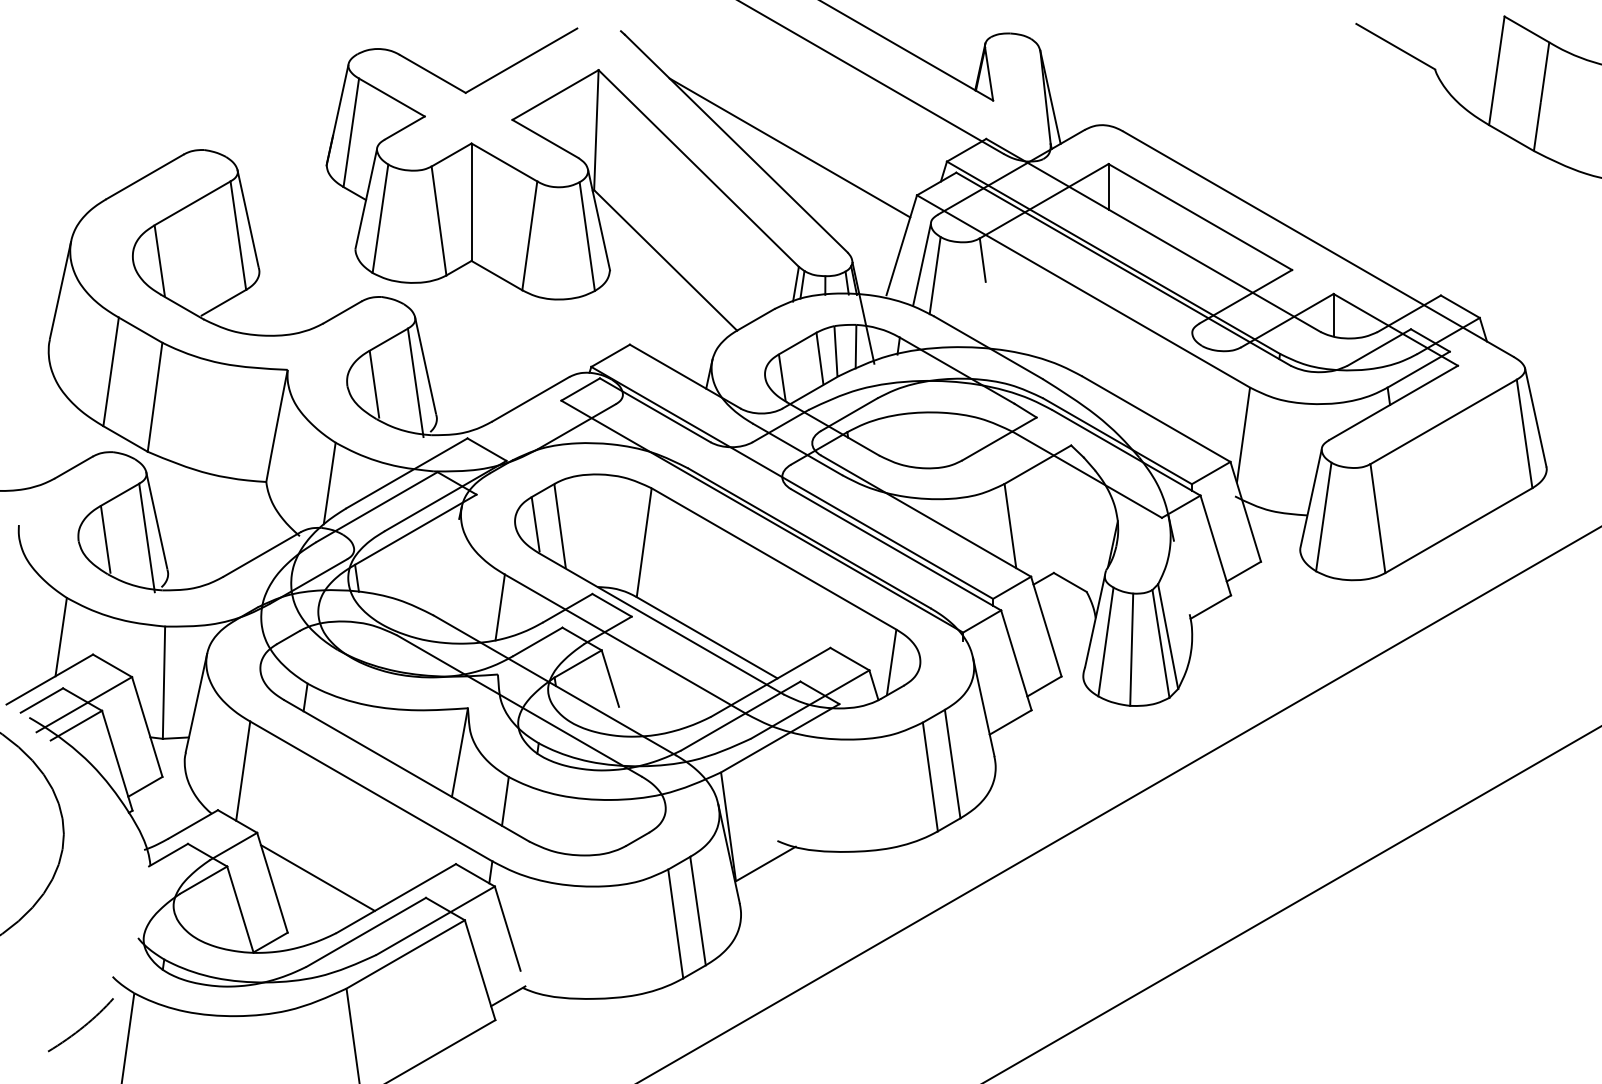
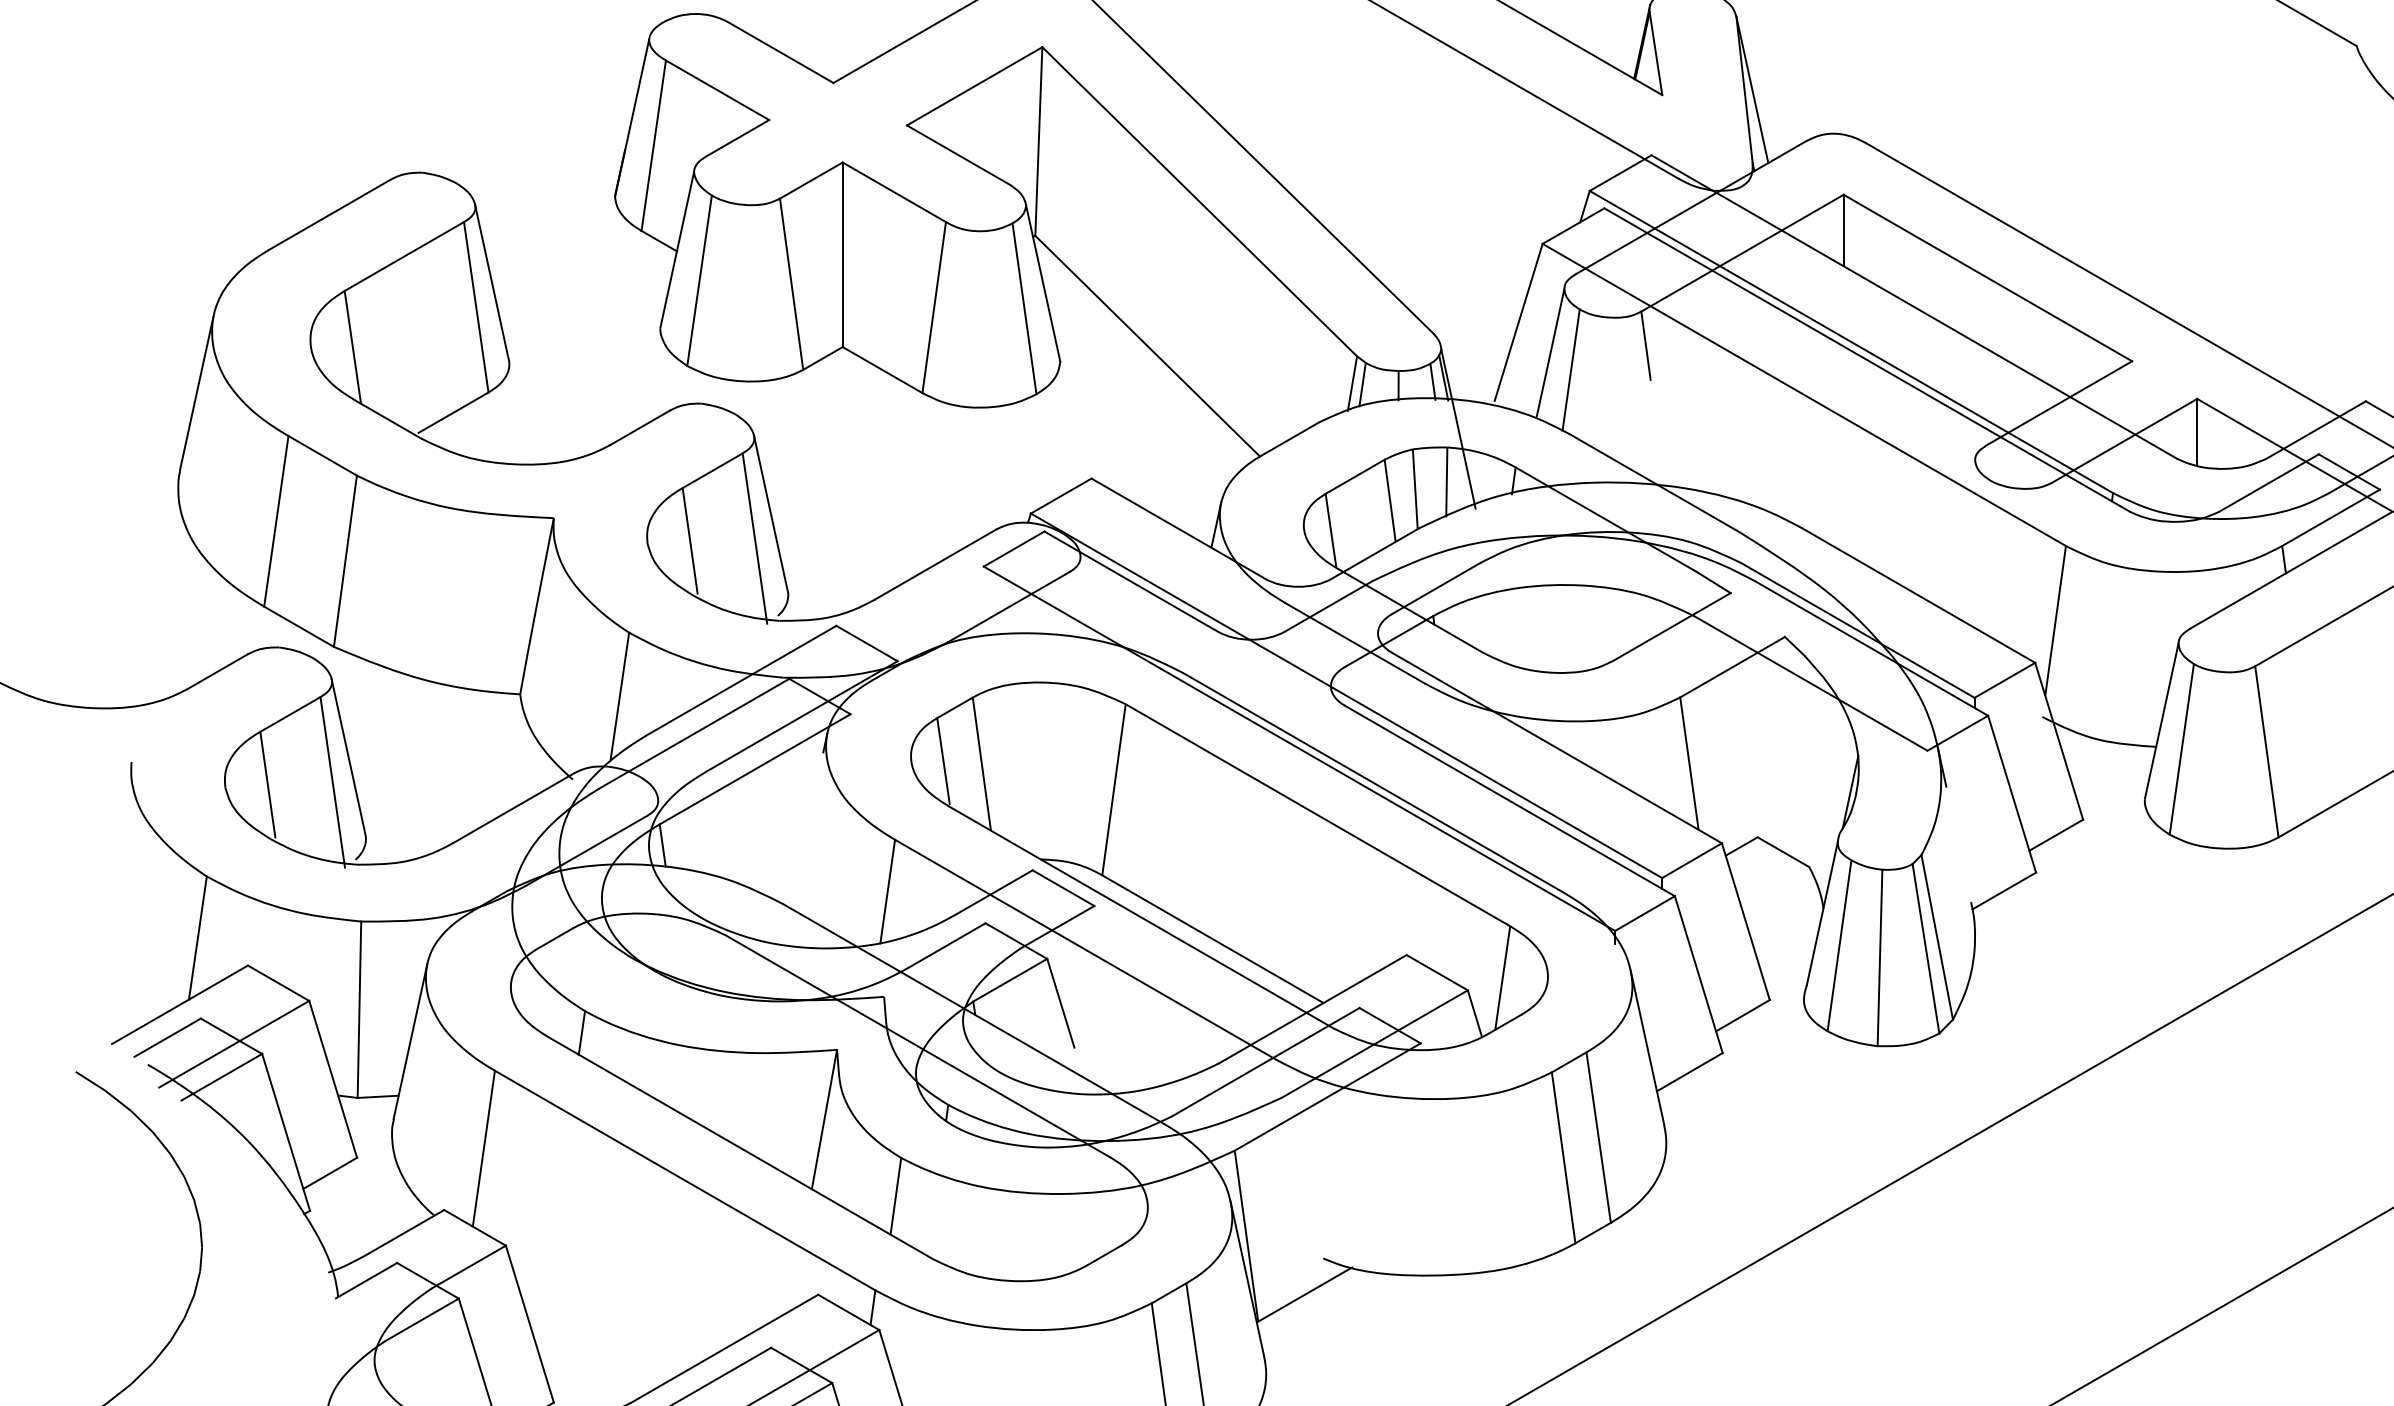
line: (789, 147) -> (1342, 168), removed
line: (317, 877) -> (600, 1315), removed

